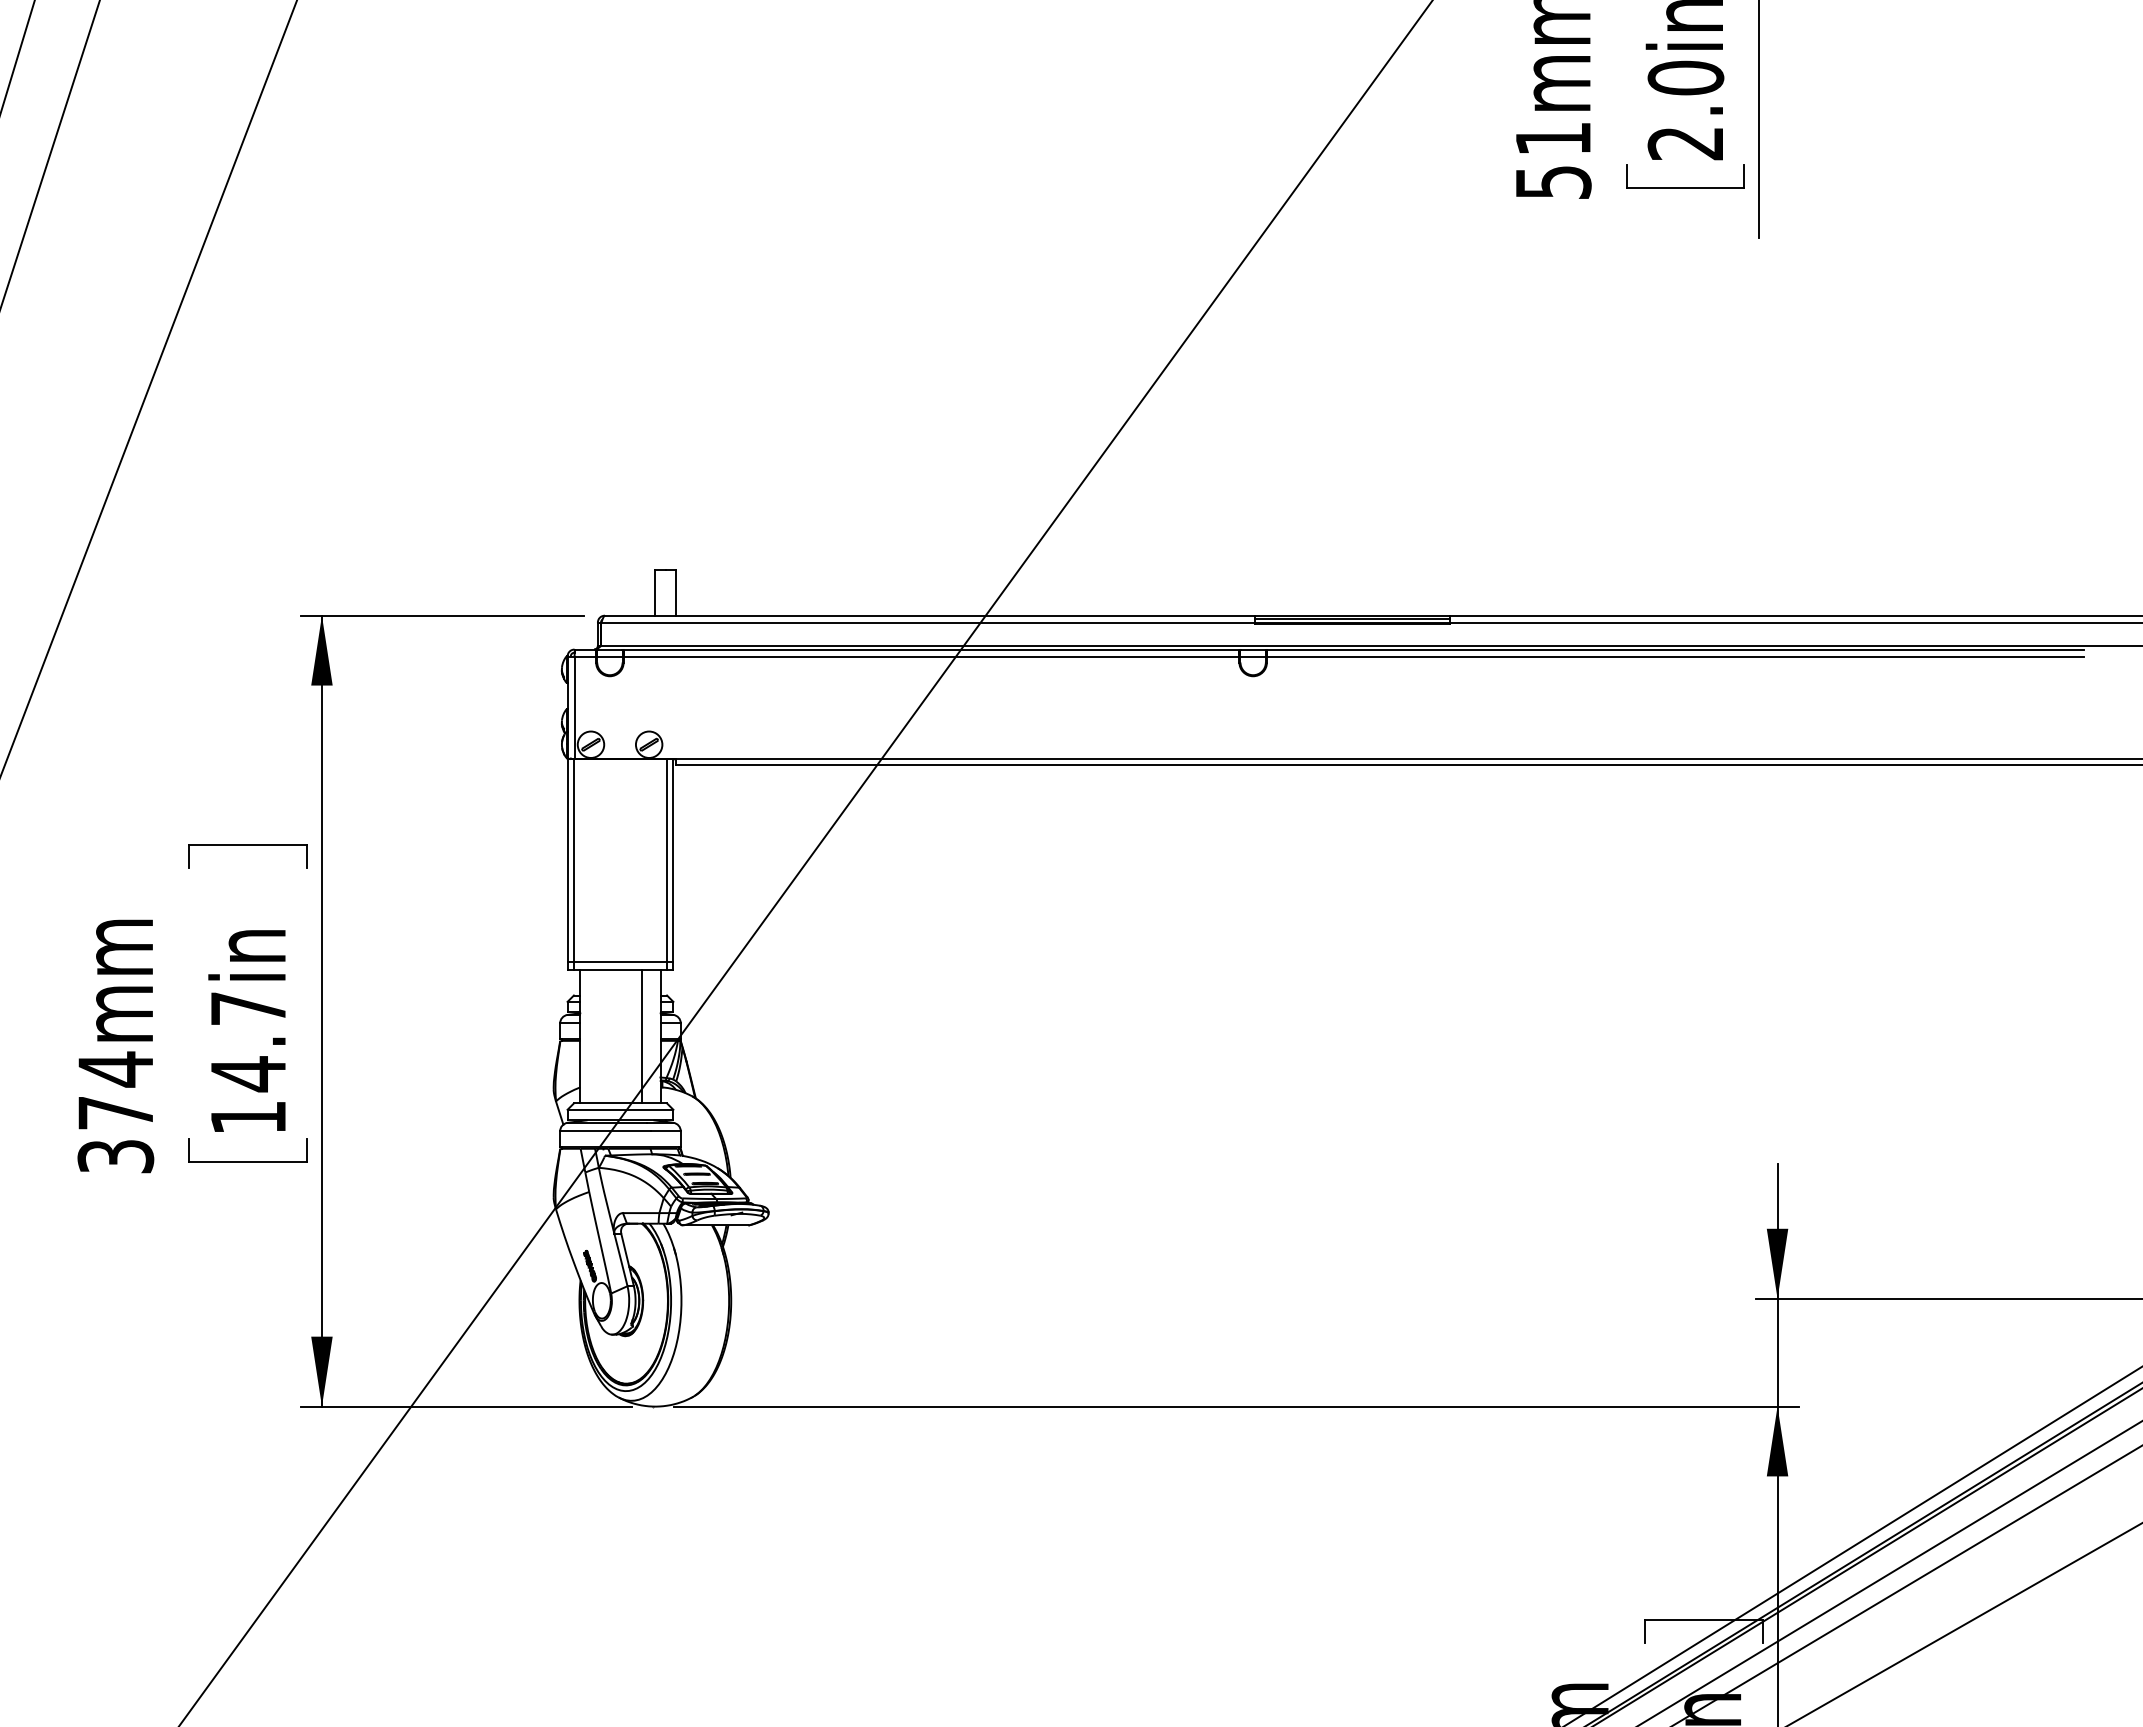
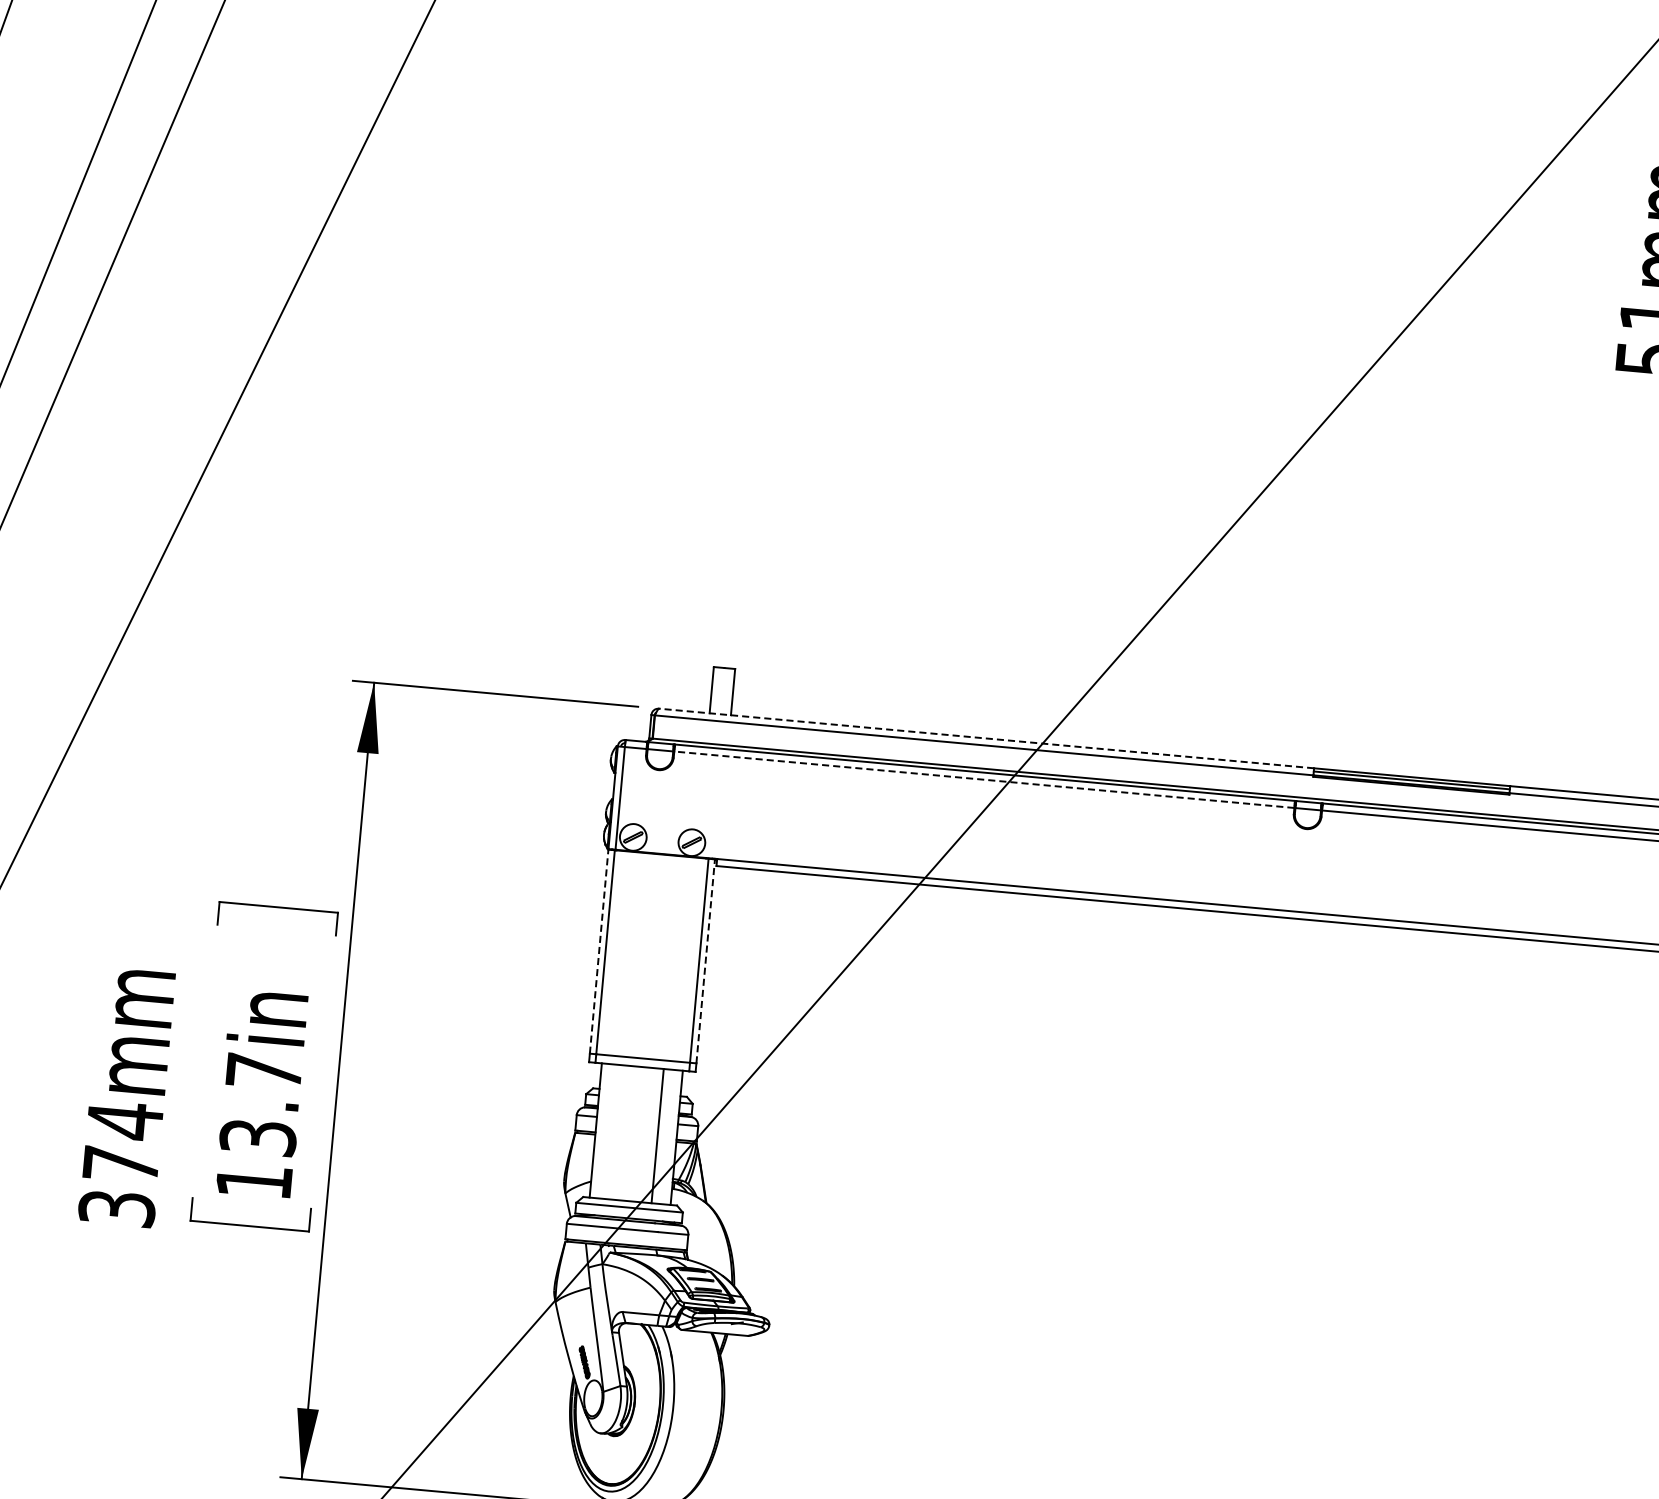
line: (929, 615) -> (986, 738), solid -> dashed
line: (931, 656) -> (984, 779), solid -> dashed
line: (567, 859) -> (599, 950), solid -> dashed
line: (673, 859) -> (705, 960), solid -> dashed
text: (248, 1074) -> (258, 1138), 14.7in -> 13.7in

